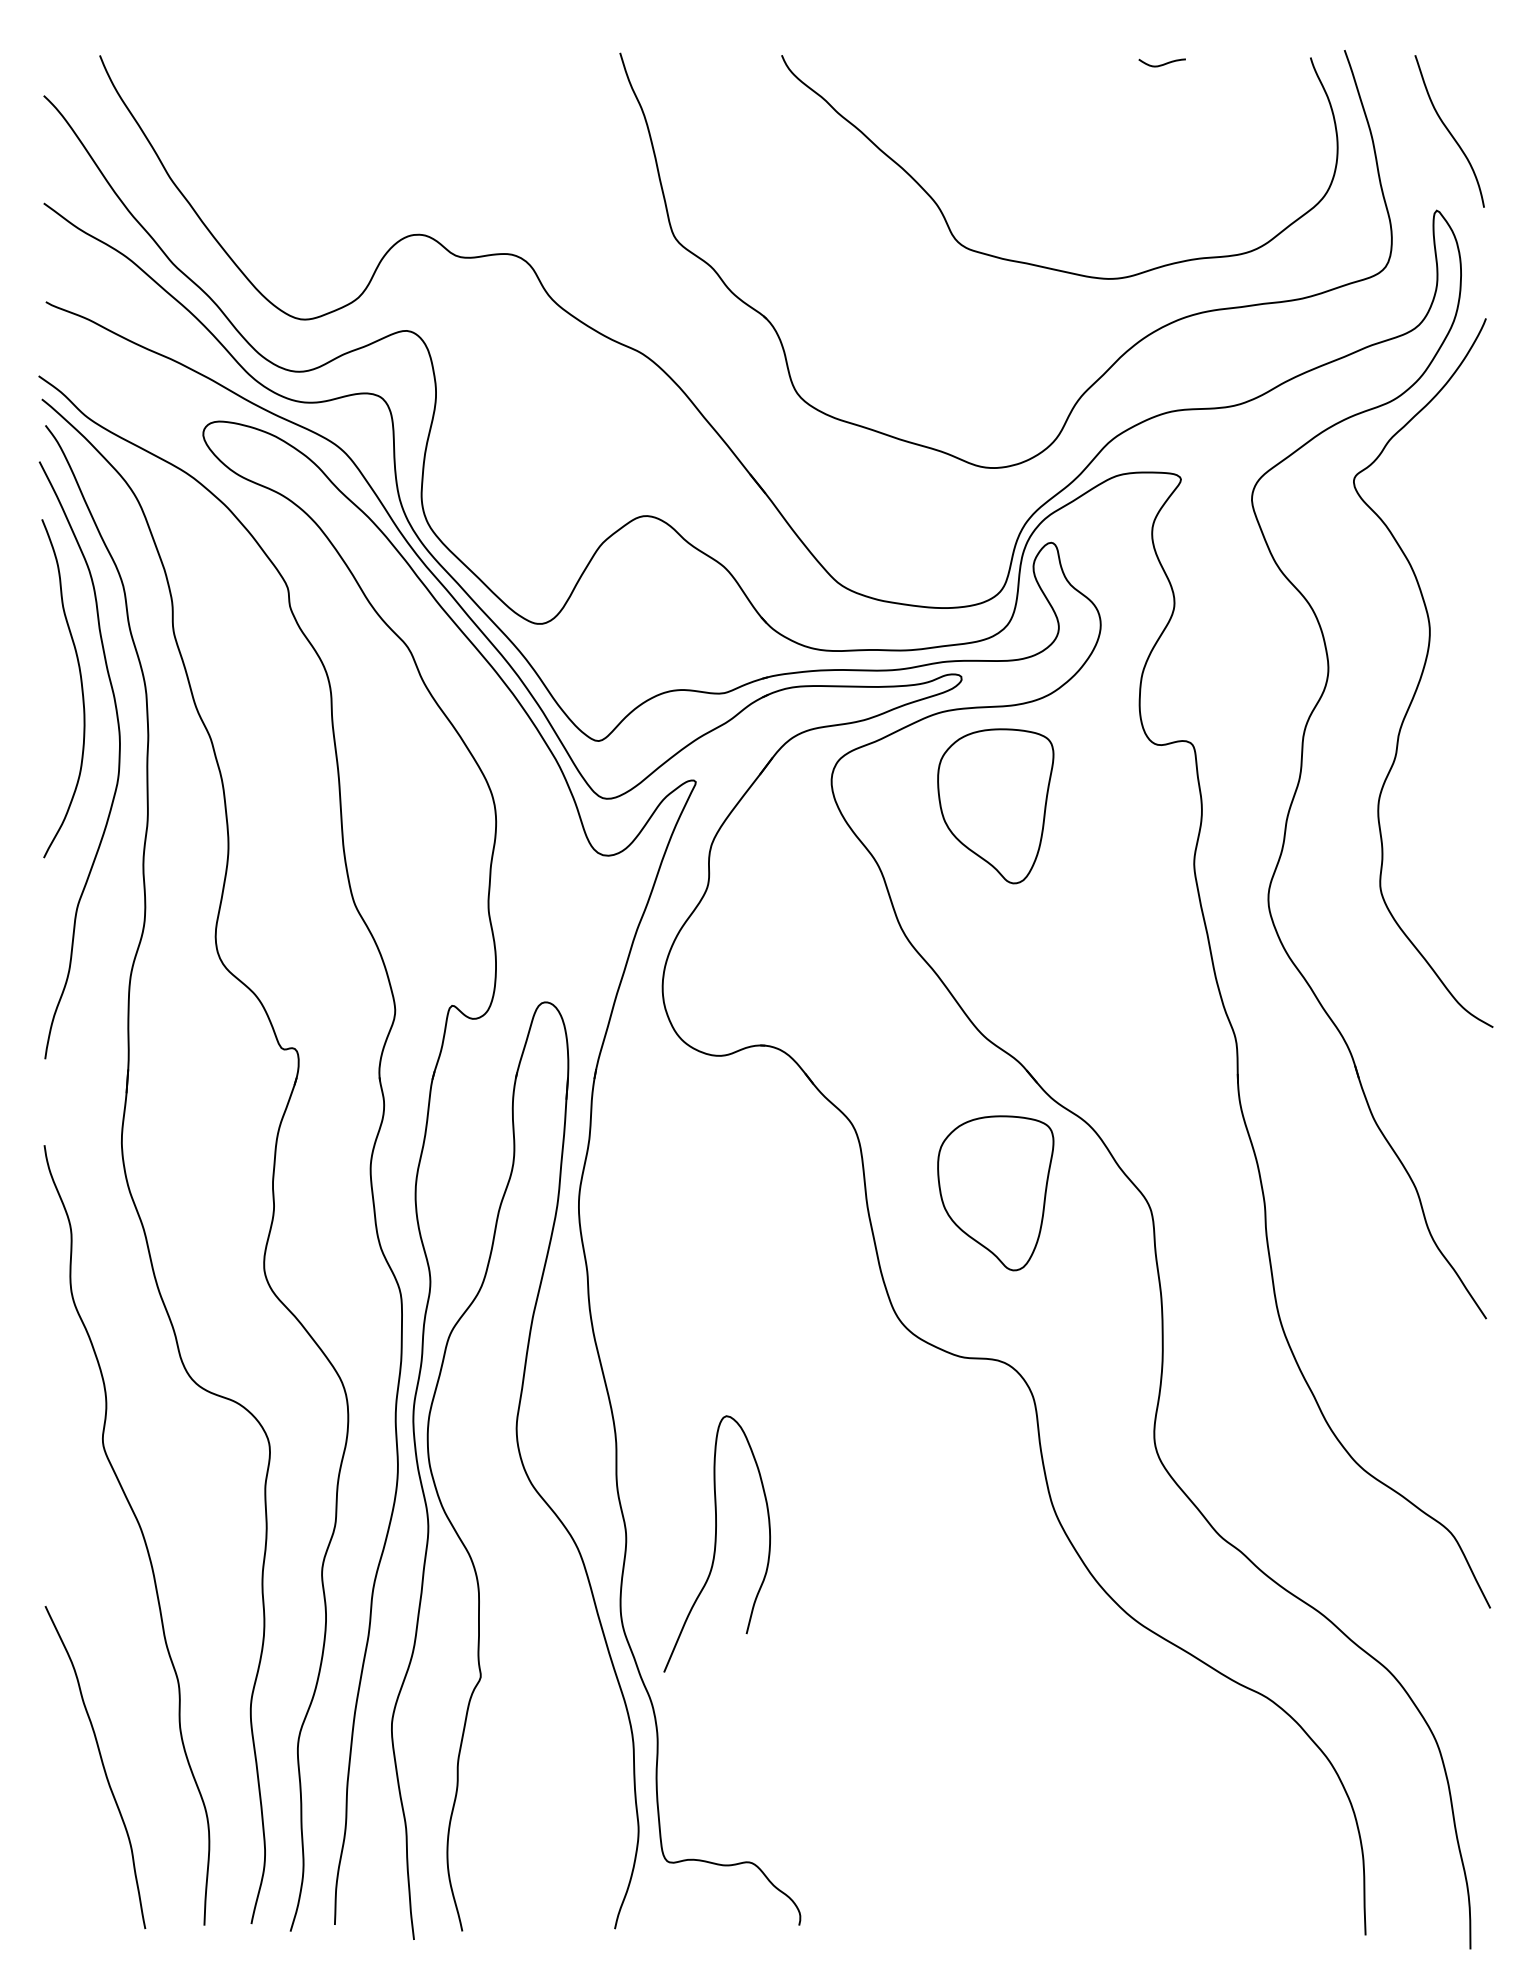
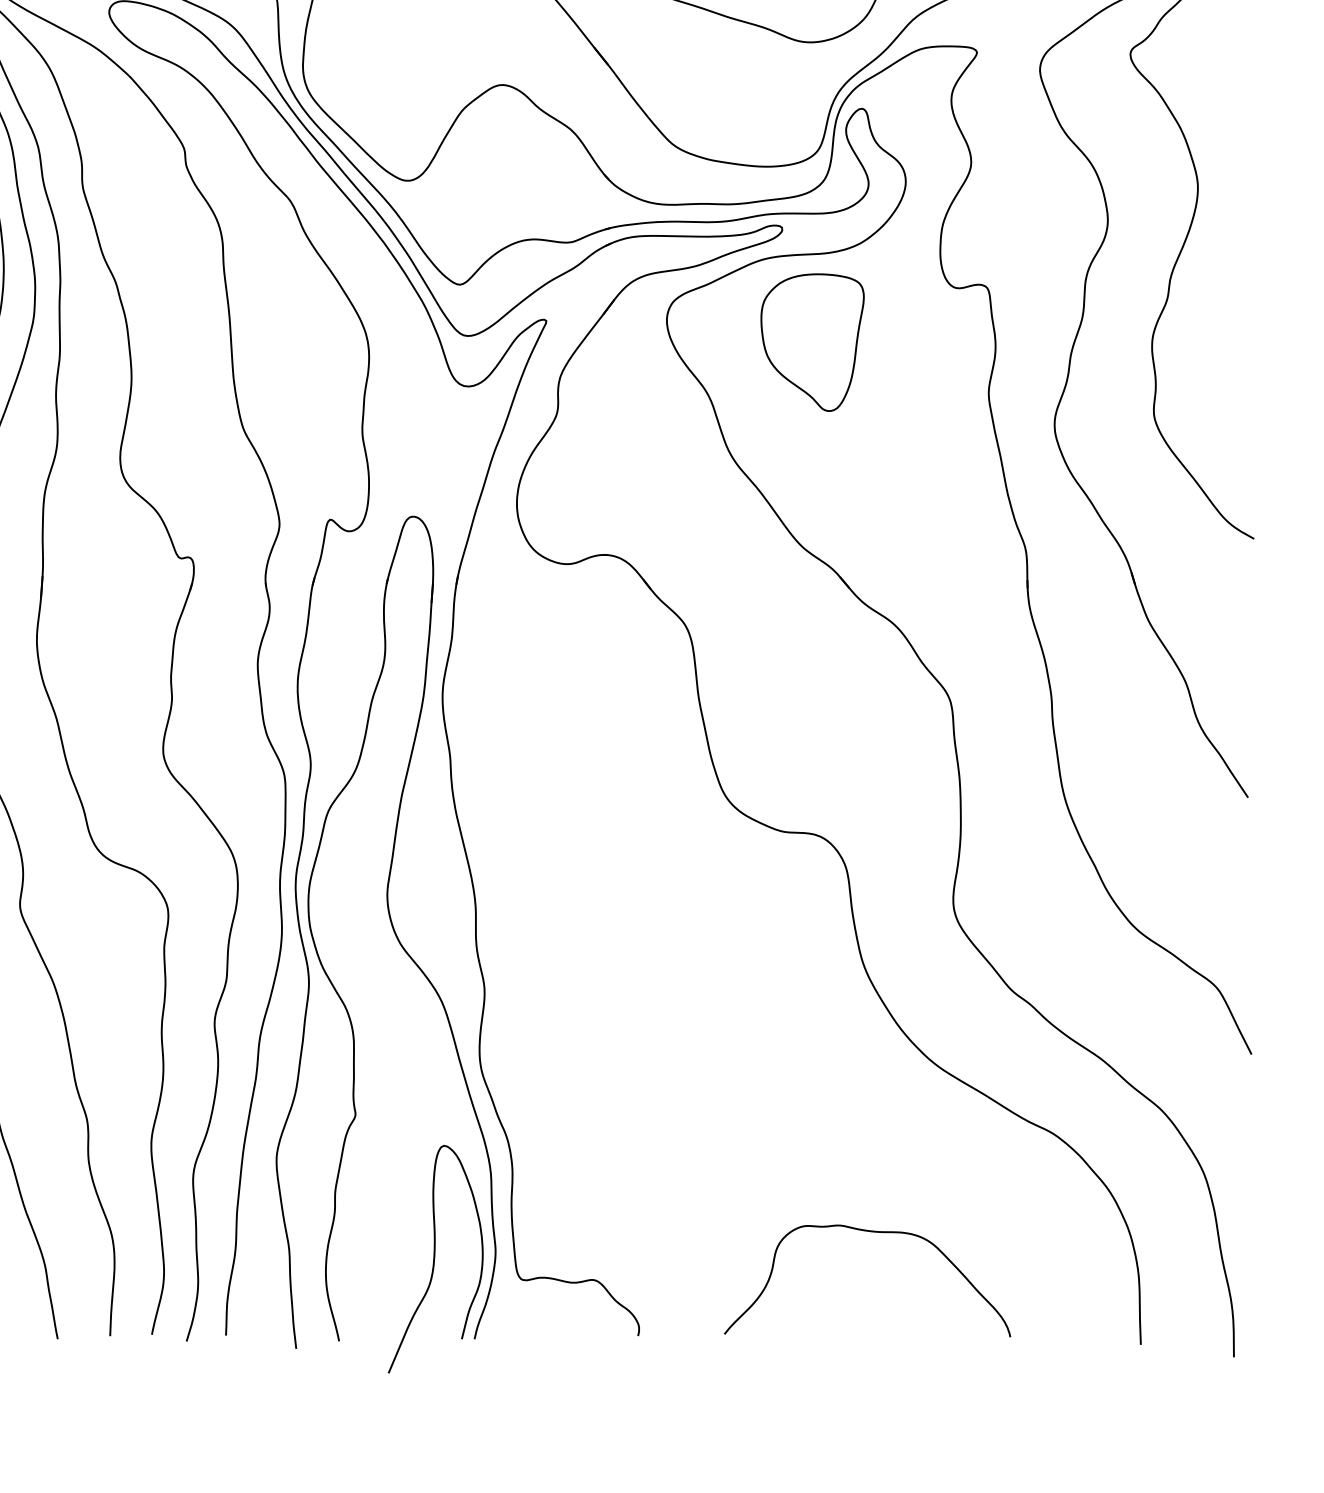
part: (995, 1193) -> (812, 686), removed
curve: (716, 1543) -> (435, 1258), moved
curve: (1059, 1808) -> (869, 1232), added

